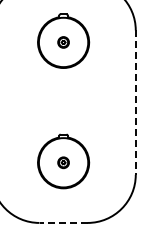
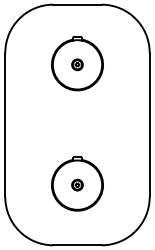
line: (135, 103) -> (149, 125), dashed -> solid
line: (63, 223) -> (77, 245), dashed -> solid

